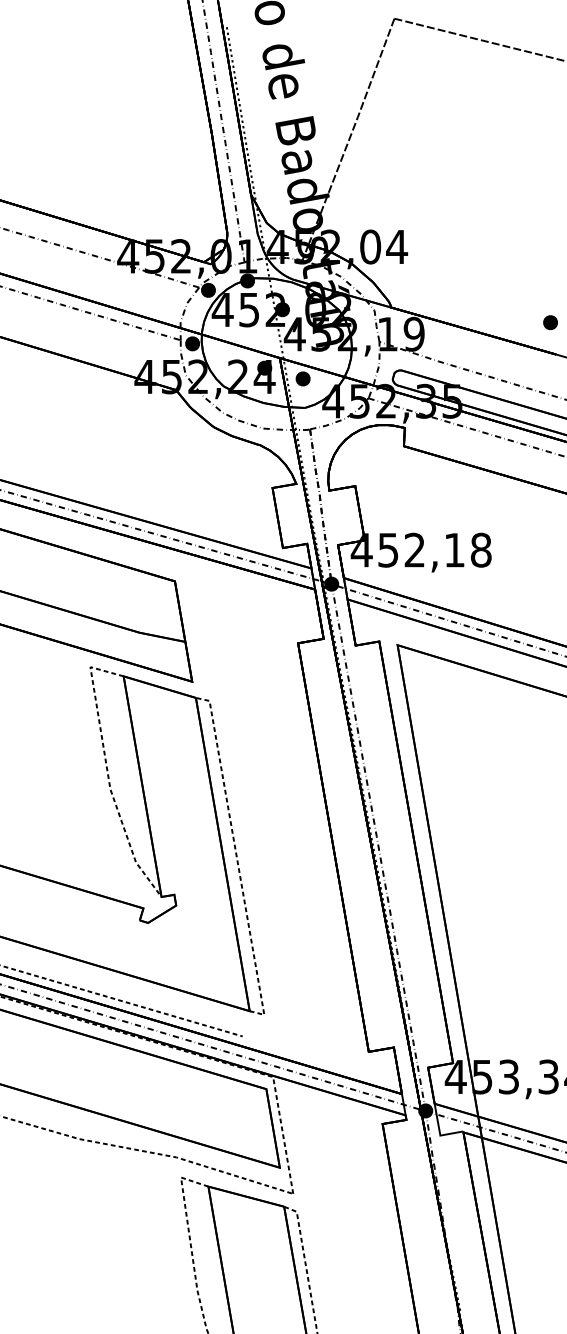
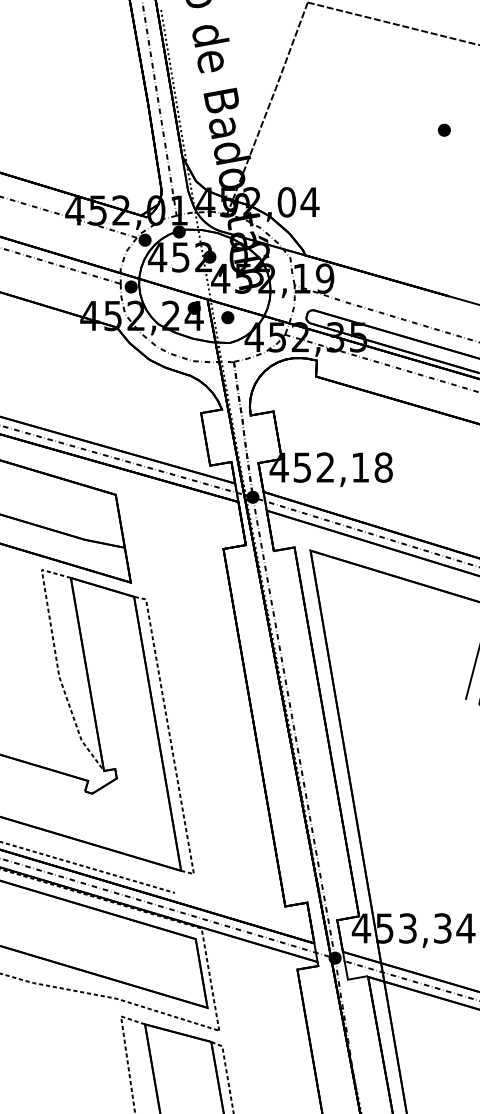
part: (550, 322) -> (444, 130), moved

